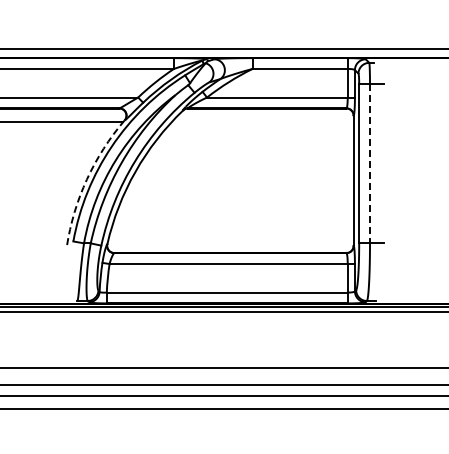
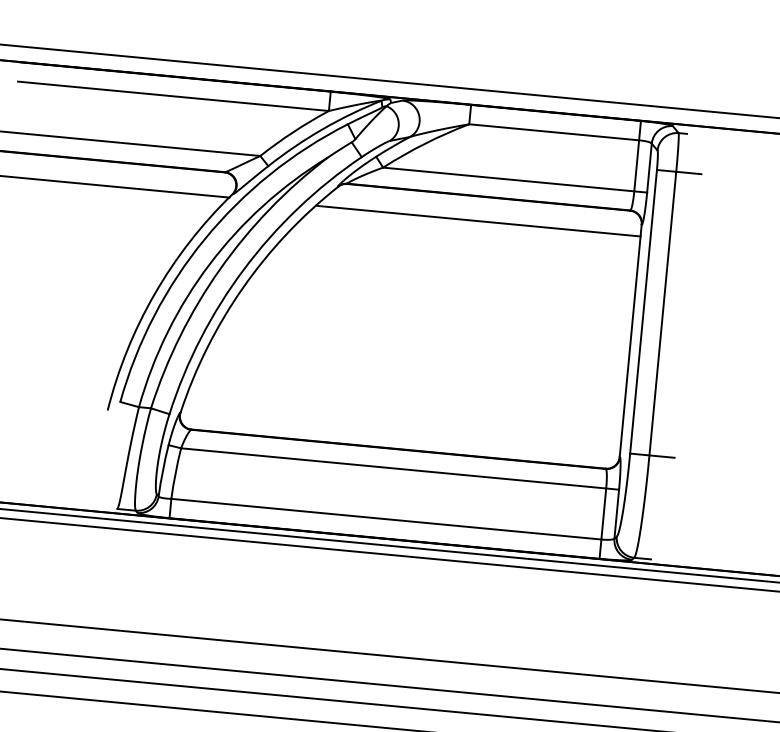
line: (262, 122) -> (477, 221), added
line: (370, 164) -> (663, 314), dashed -> solid
arc: (86, 179) -> (154, 293), dashed -> solid

